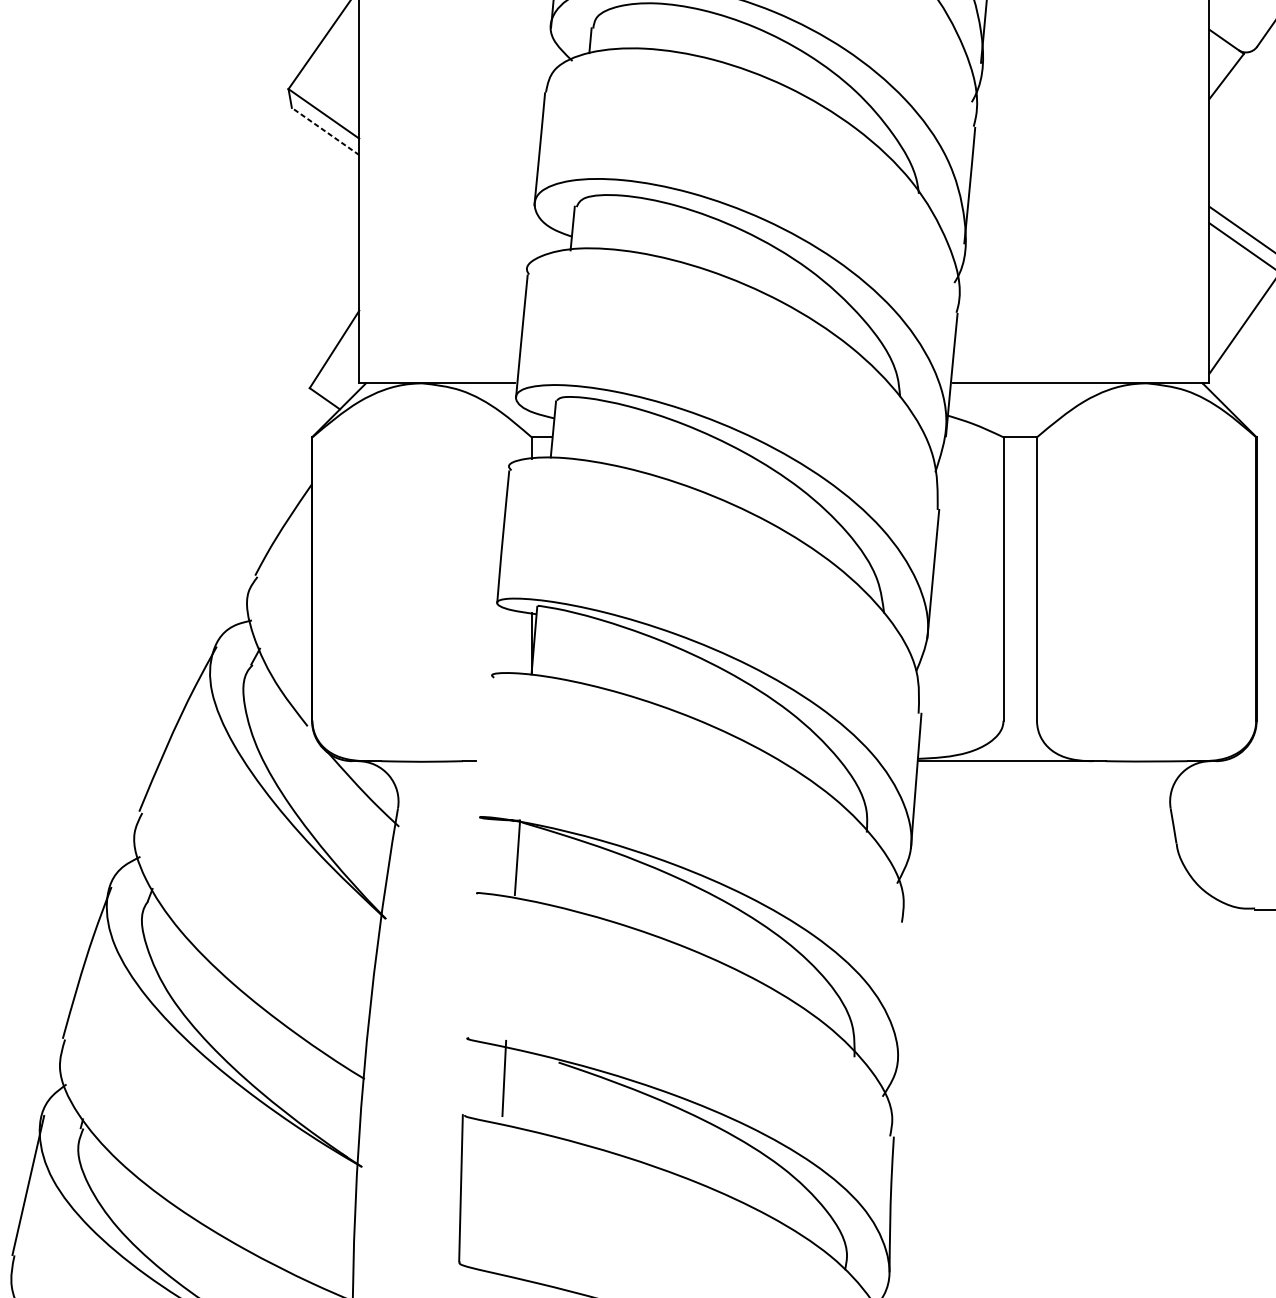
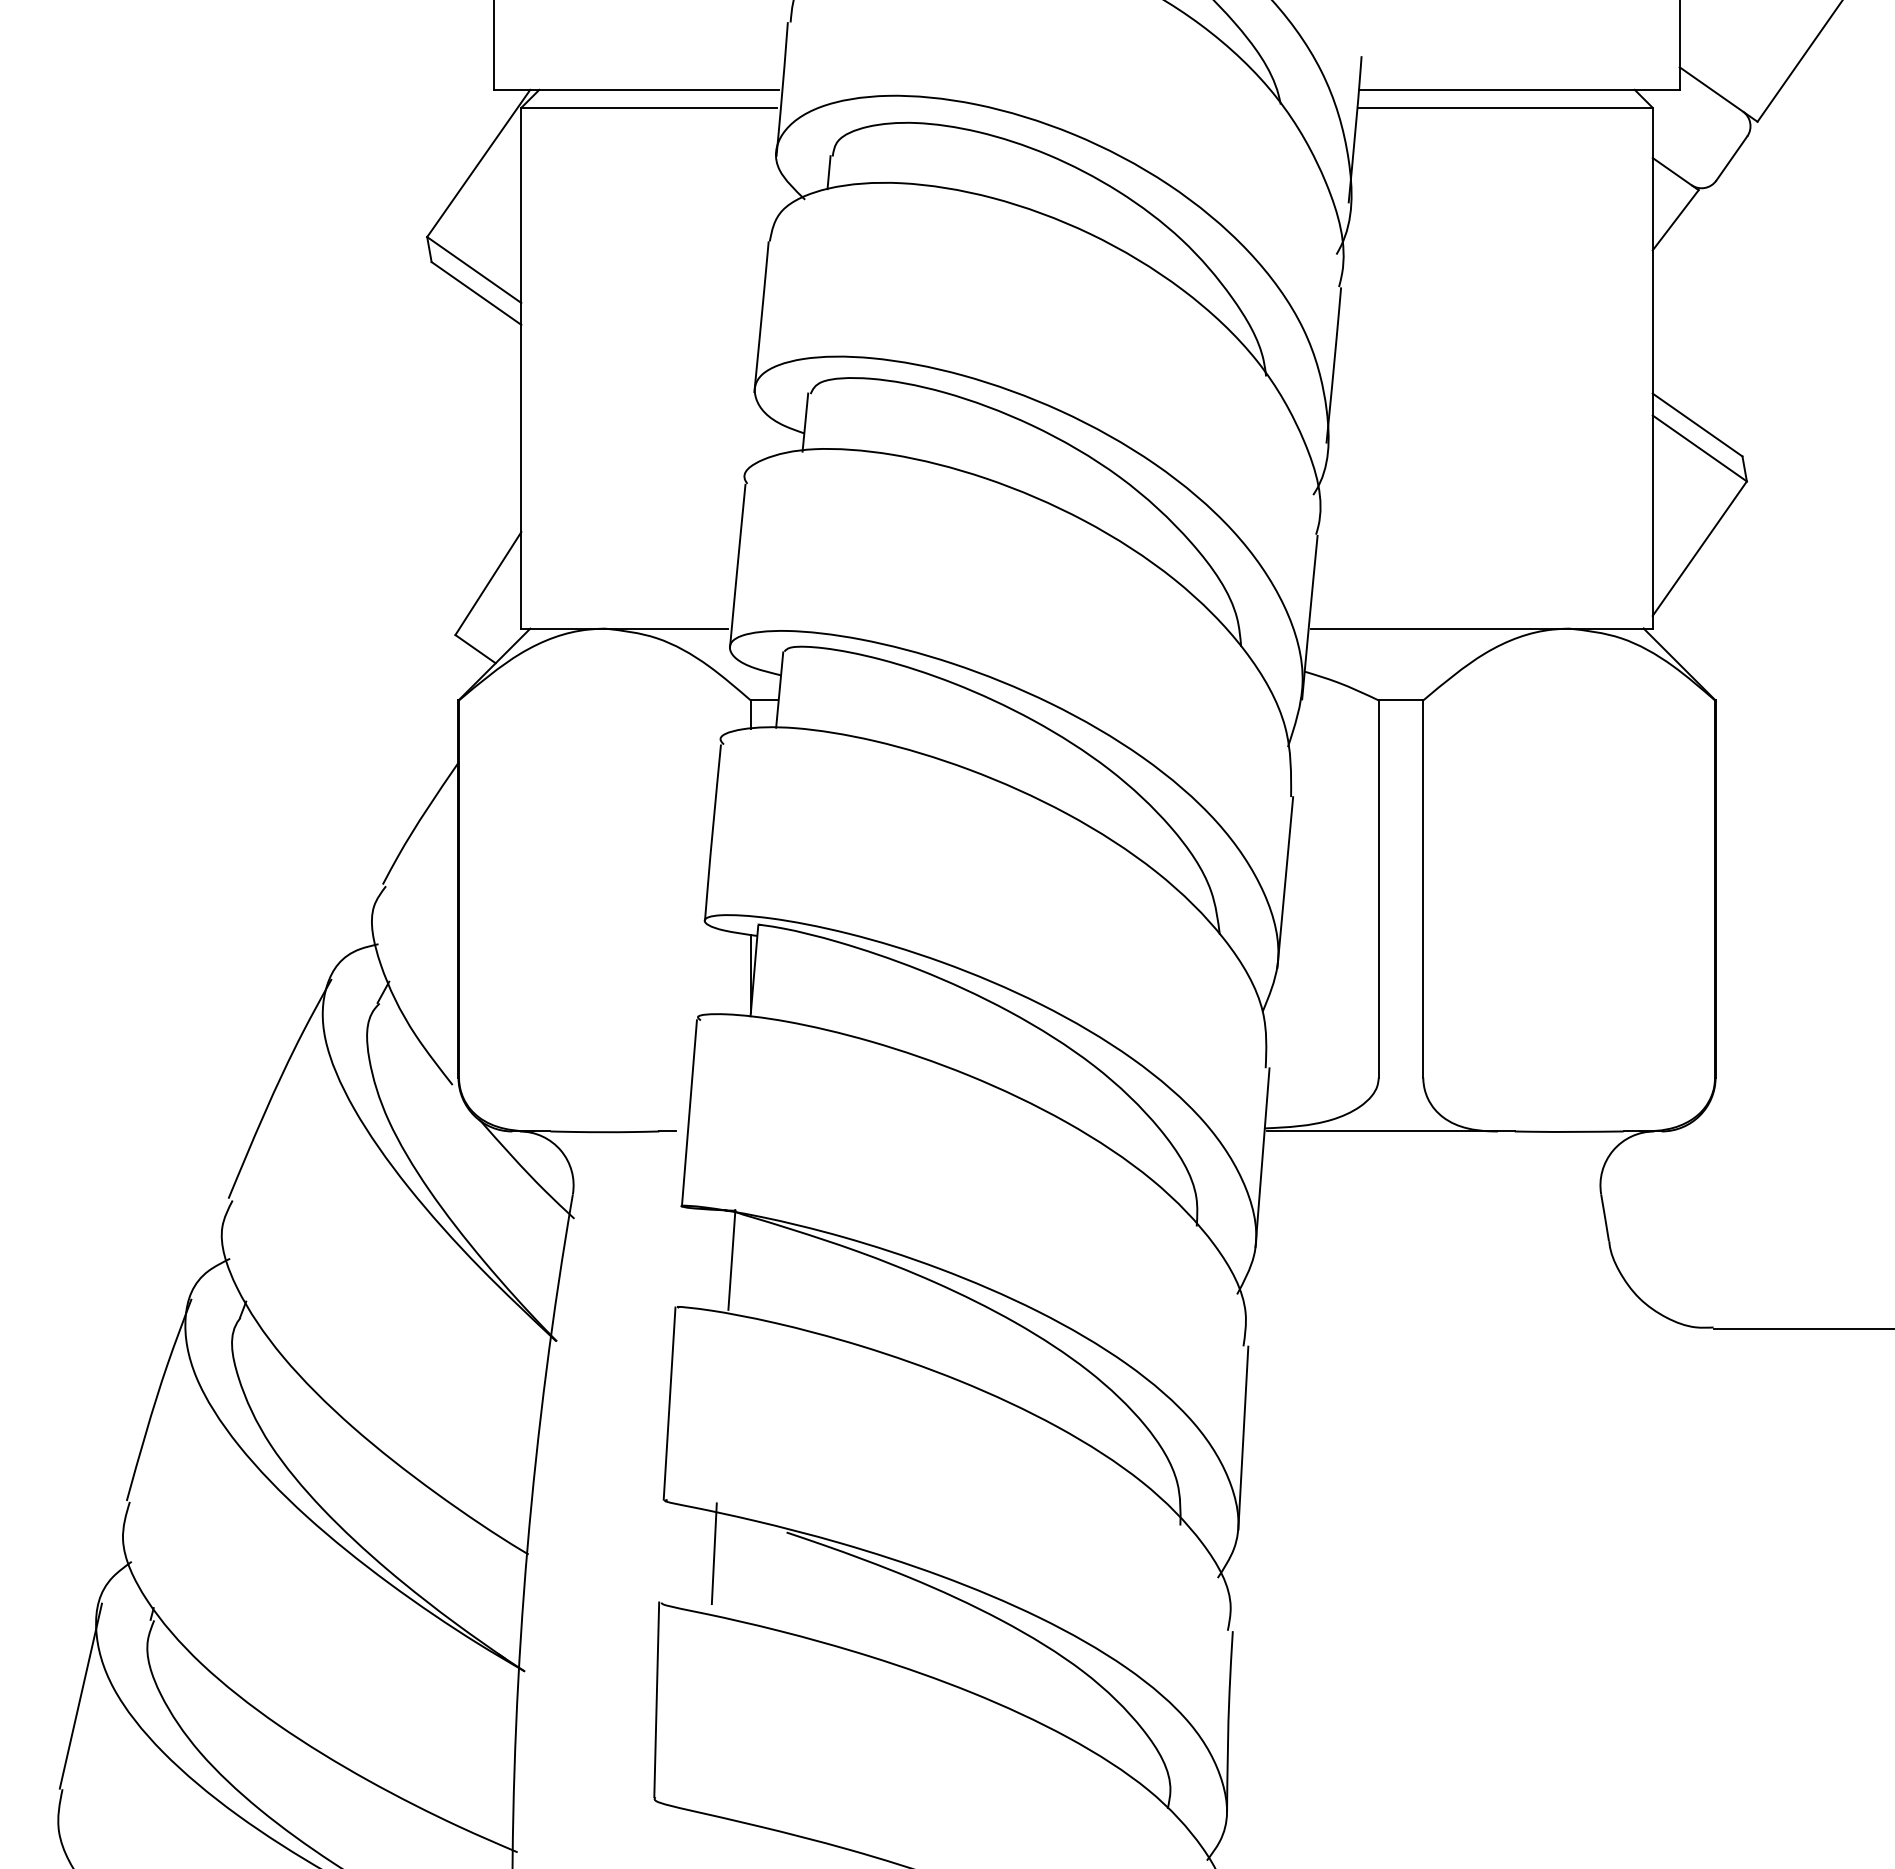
line: (325, 131) -> (476, 293), dashed -> solid
line: (484, 747) -> (688, 1113), added
line: (470, 965) -> (669, 1403), added
line: (901, 991) -> (1243, 1437), added

